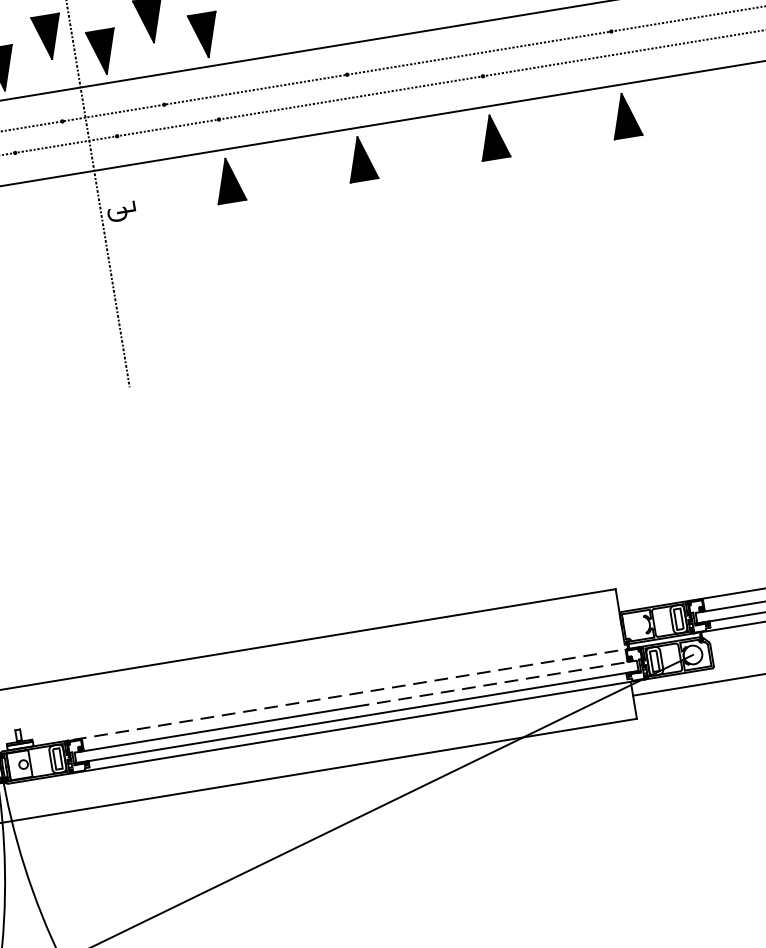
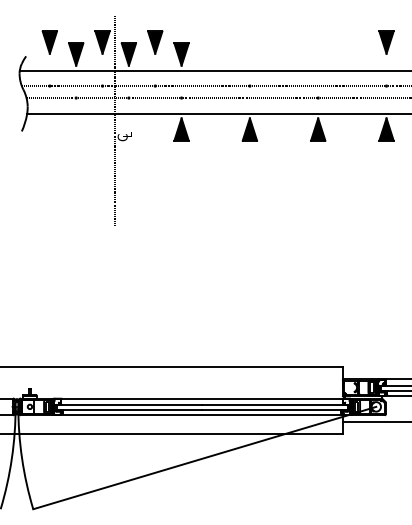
line: (495, 684) -> (274, 405), dashed -> solid
line: (354, 693) -> (202, 398), dashed -> solid

